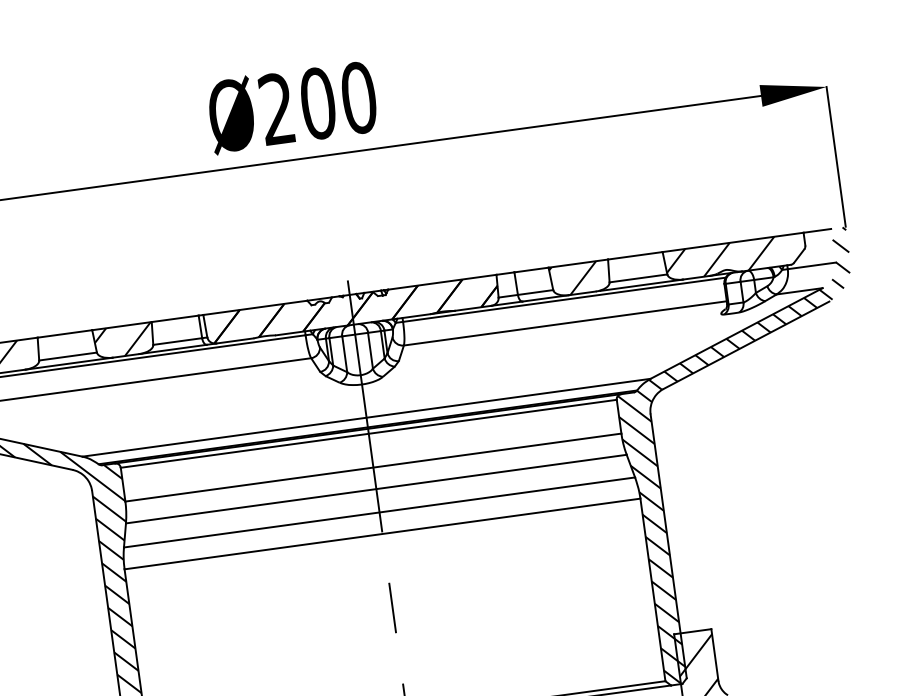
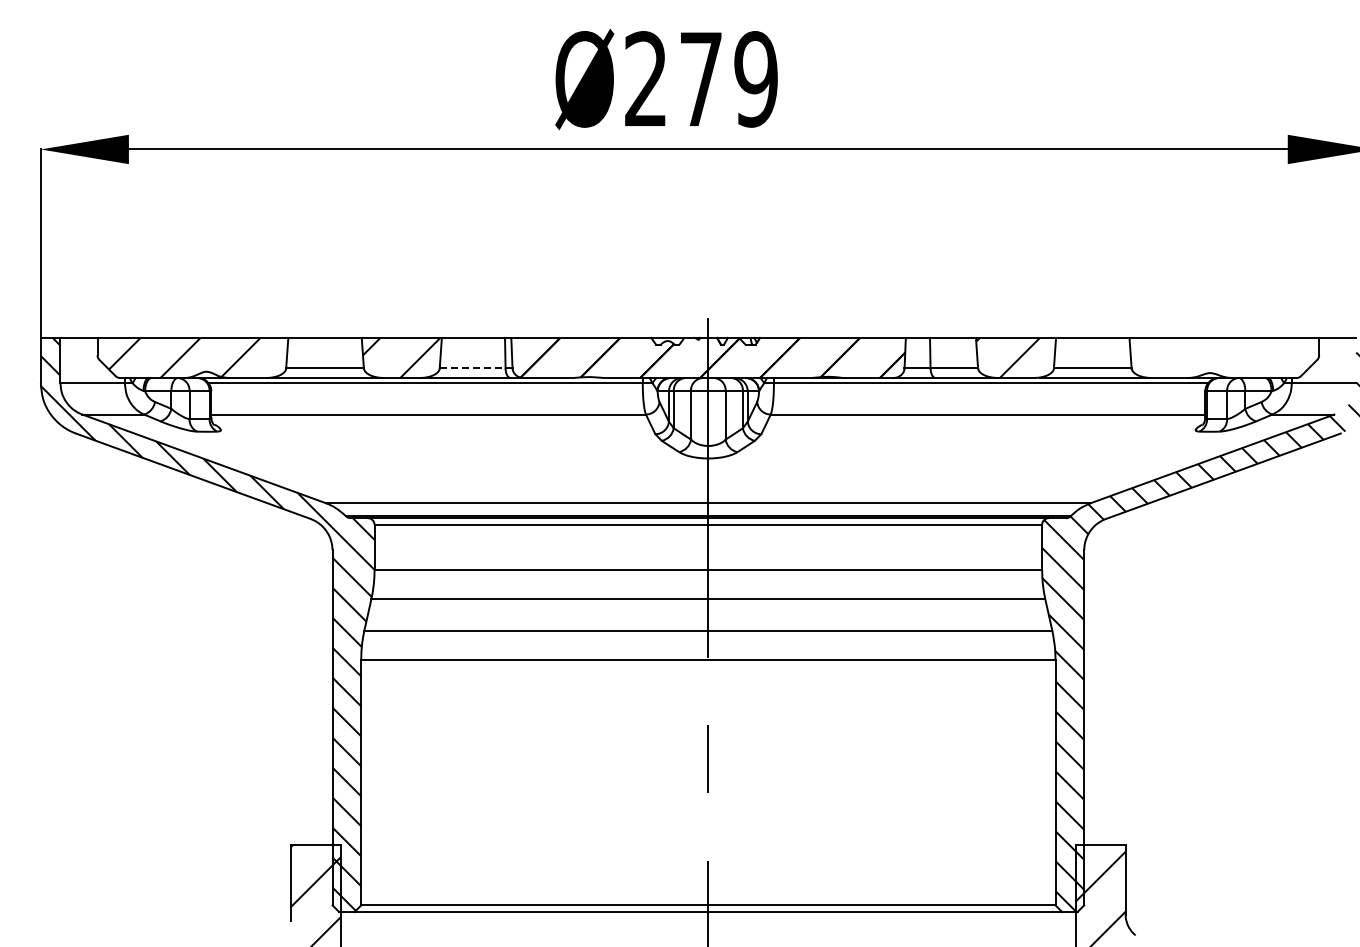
text: (338, 100) -> (728, 79), Ø200 -> Ø279
hatch: (721, 258) -> (1205, 357), removed
line: (177, 341) -> (472, 368), solid -> dashed

